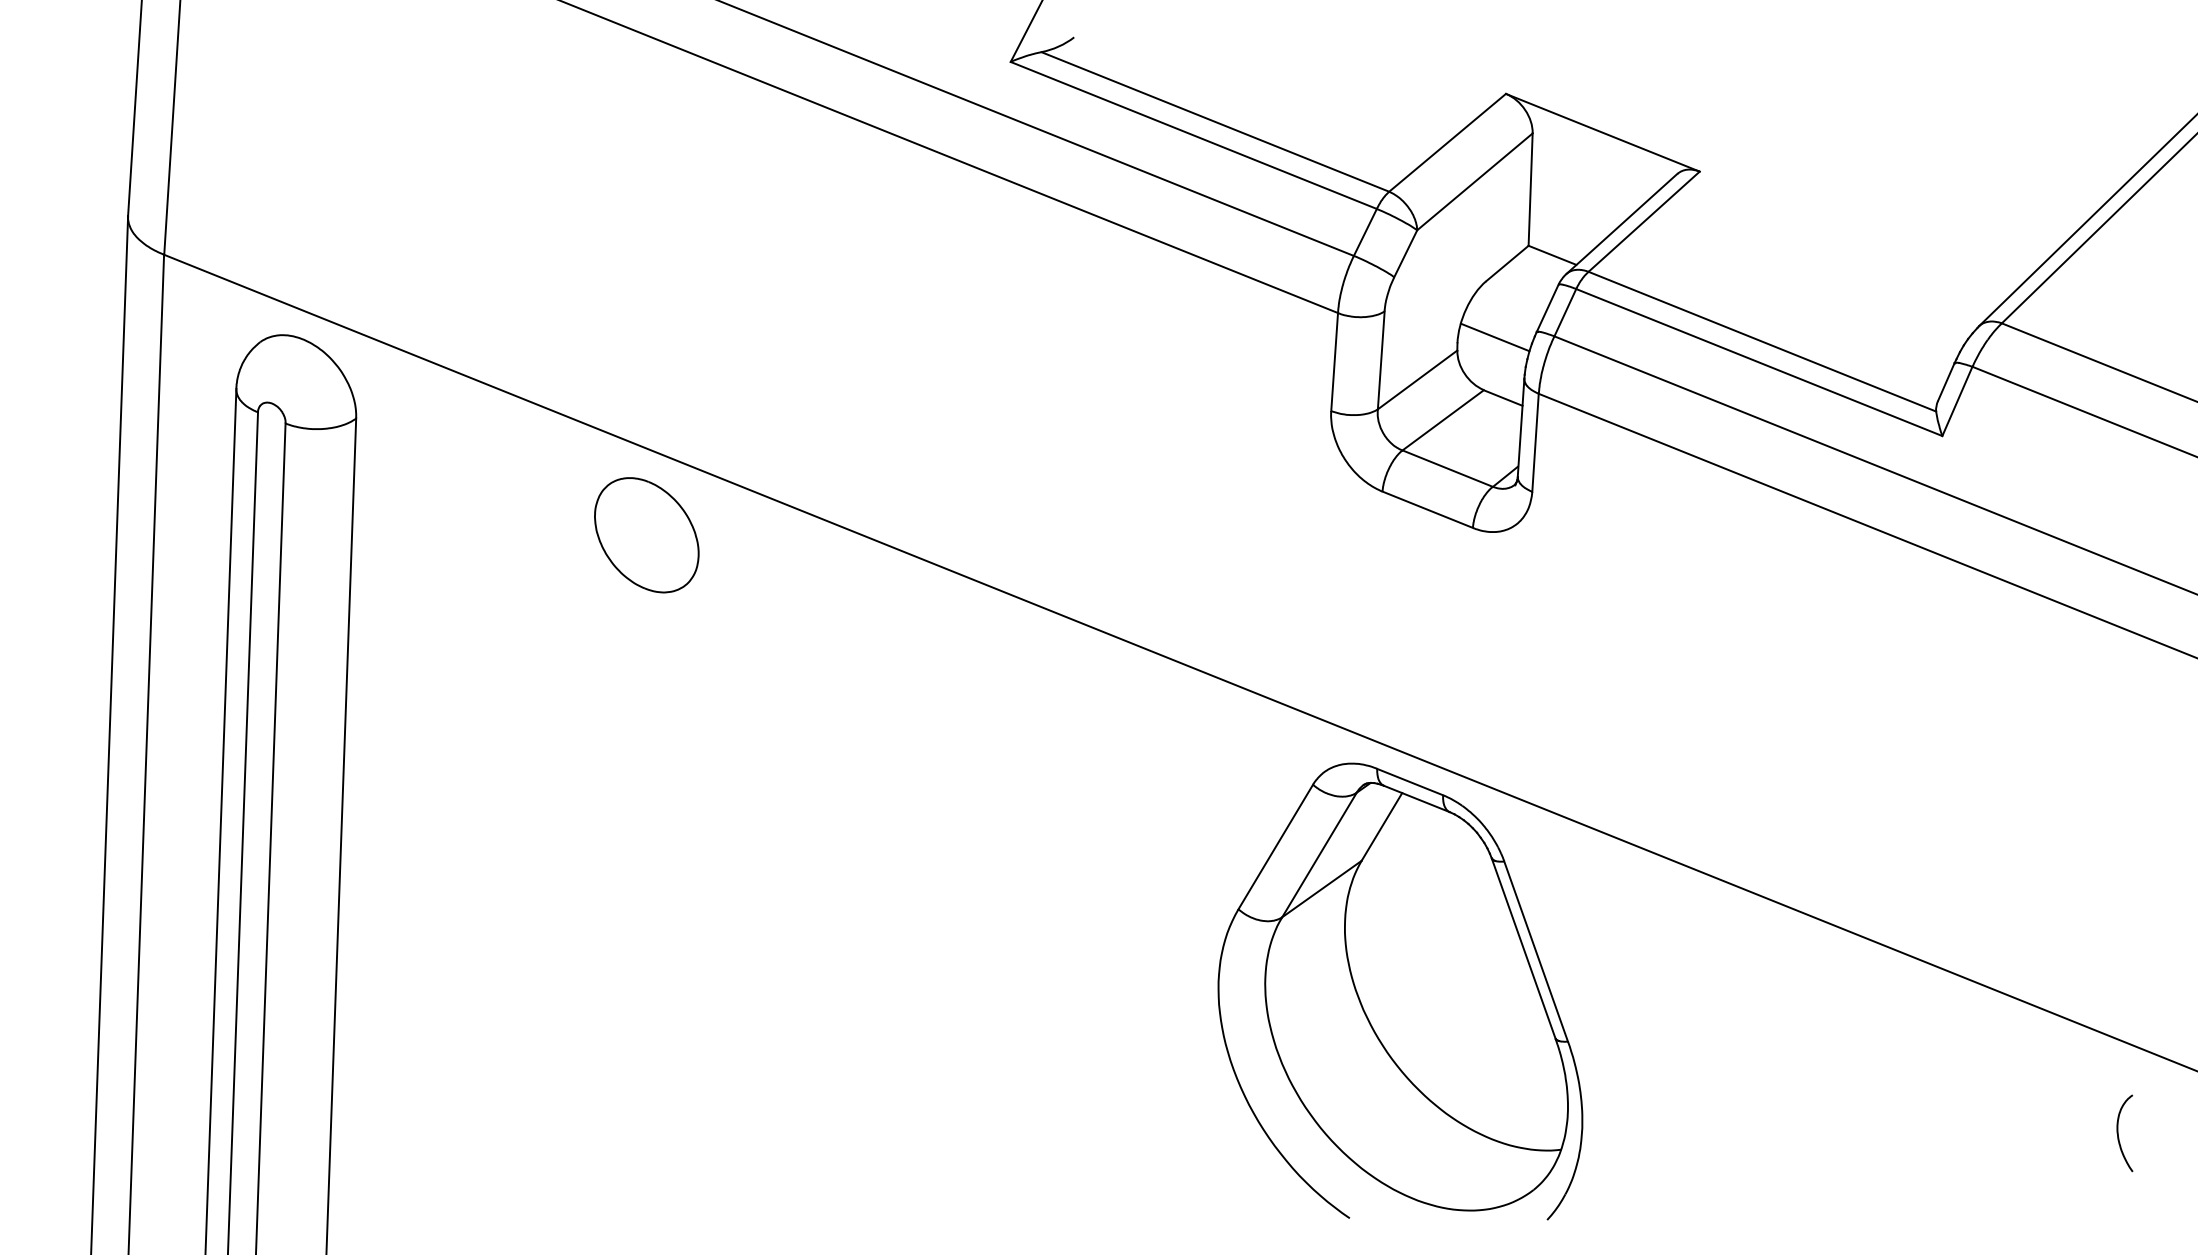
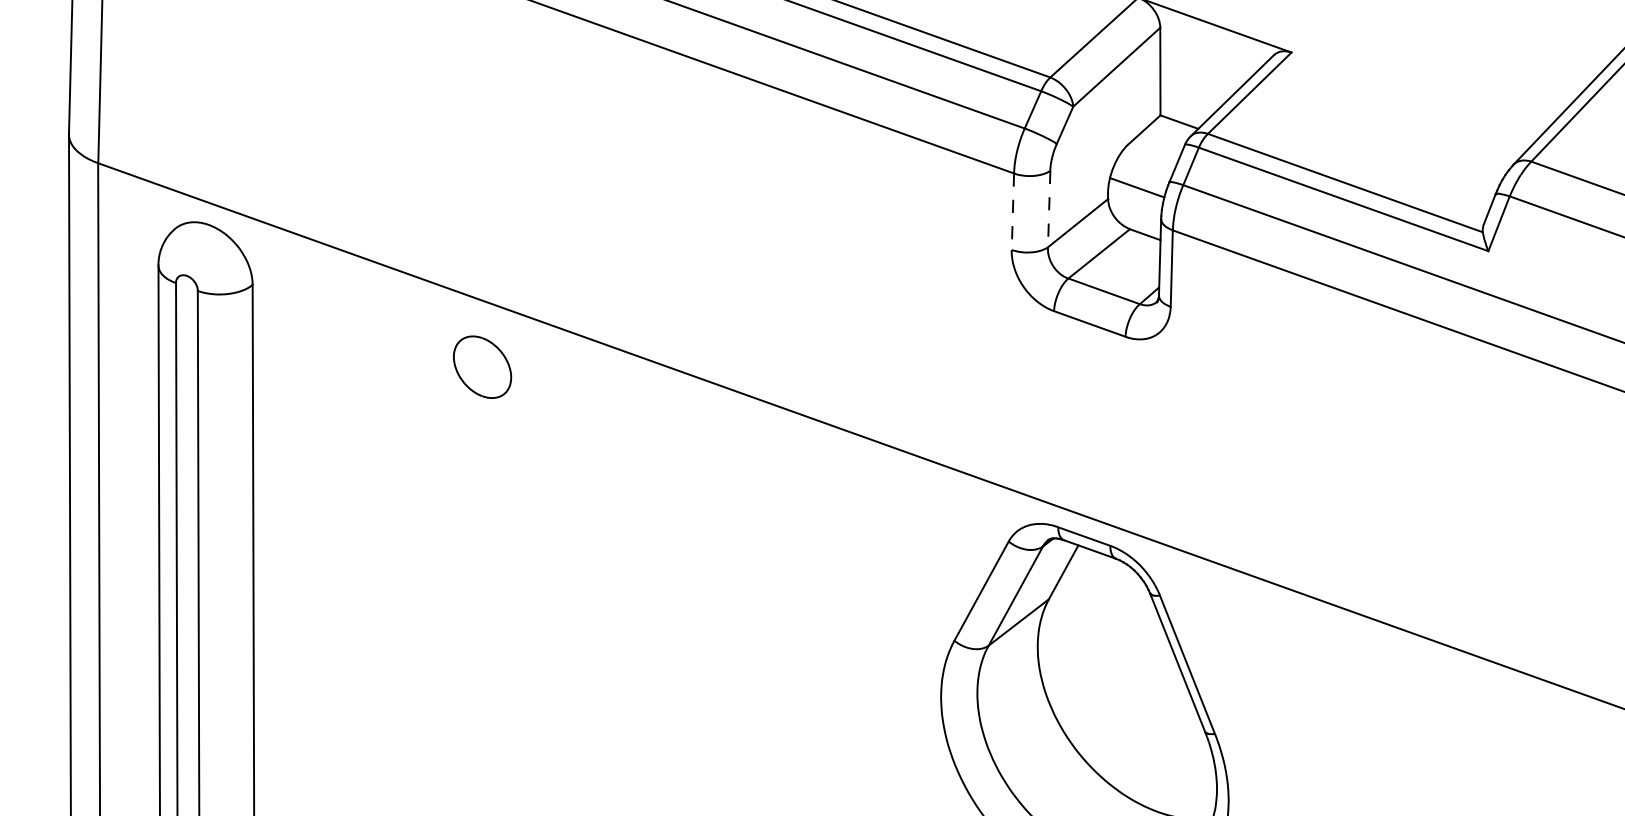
line: (1381, 360) -> (1049, 209), solid -> dashed
line: (1334, 362) -> (1012, 212), solid -> dashed
part: (646, 535) -> (482, 367), size x0.7

